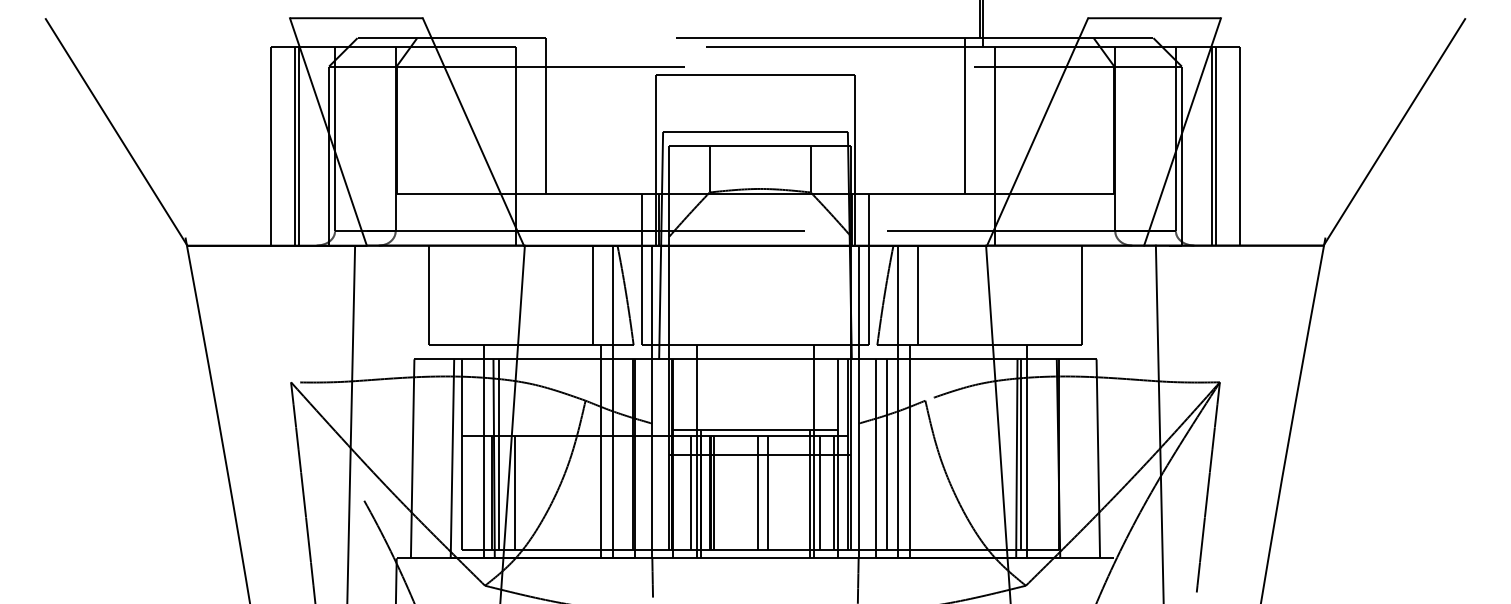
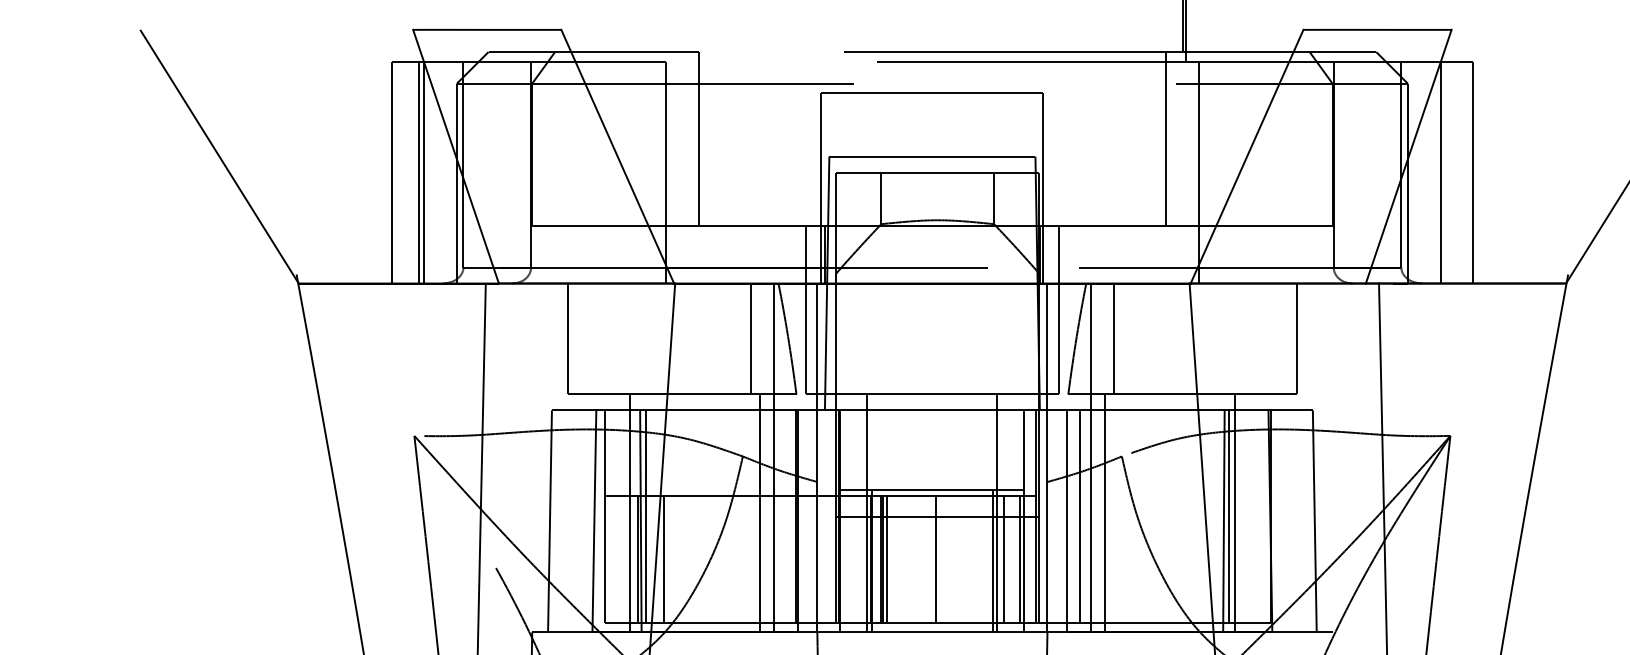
line: (1215, 145) -> (1445, 171), removed
line: (690, 492) -> (859, 558), removed
line: (767, 492) -> (945, 558), removed

